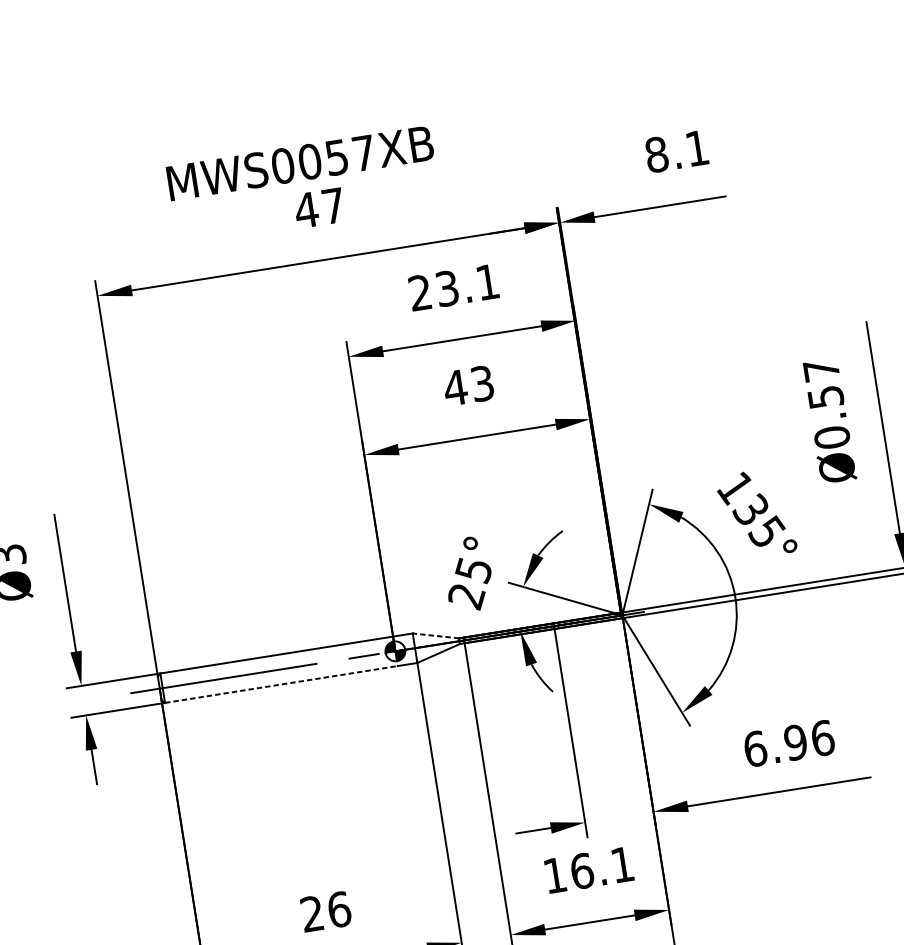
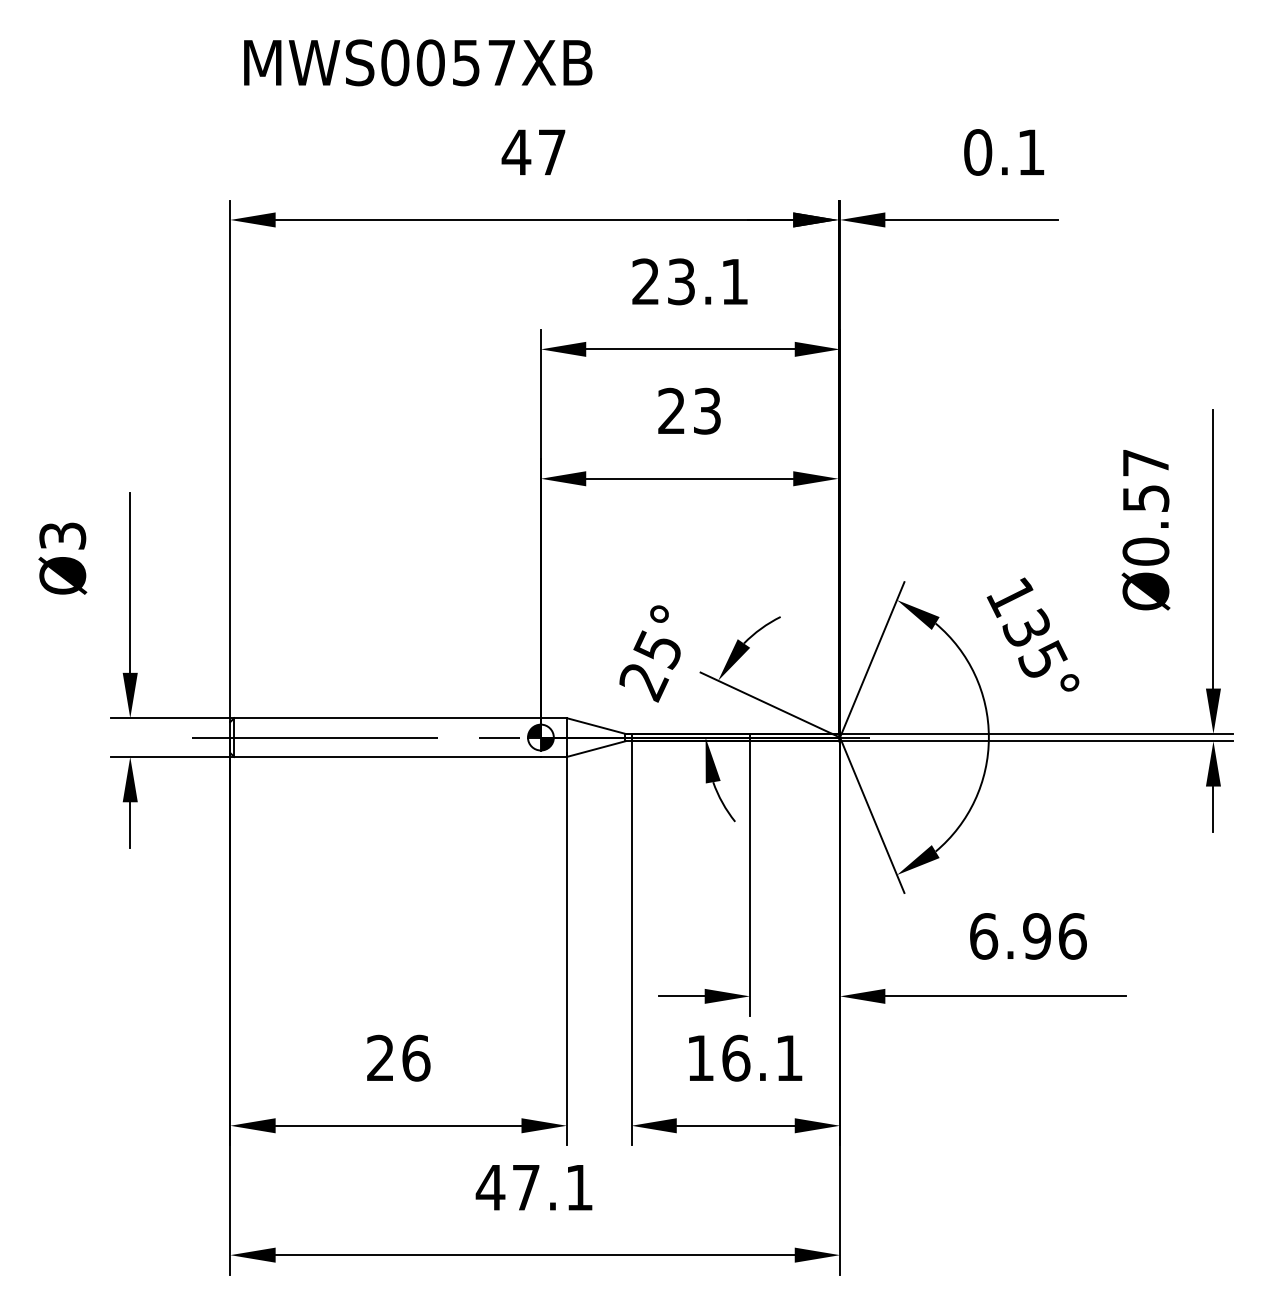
text: (657, 154) -> (978, 152), 8.1 -> 0.1
text: (300, 163) -> (418, 62), moved
text: (455, 387) -> (671, 410), 43 -> 23
line: (435, 635) -> (595, 725), dashed -> solid
line: (282, 684) -> (388, 756), dashed -> solid

